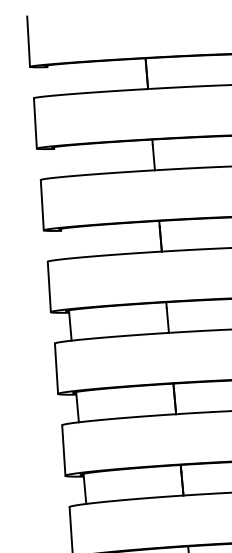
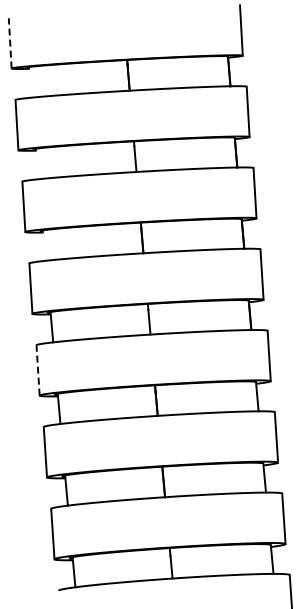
line: (28, 40) -> (10, 42), solid -> dashed
line: (56, 367) -> (38, 369), solid -> dashed

